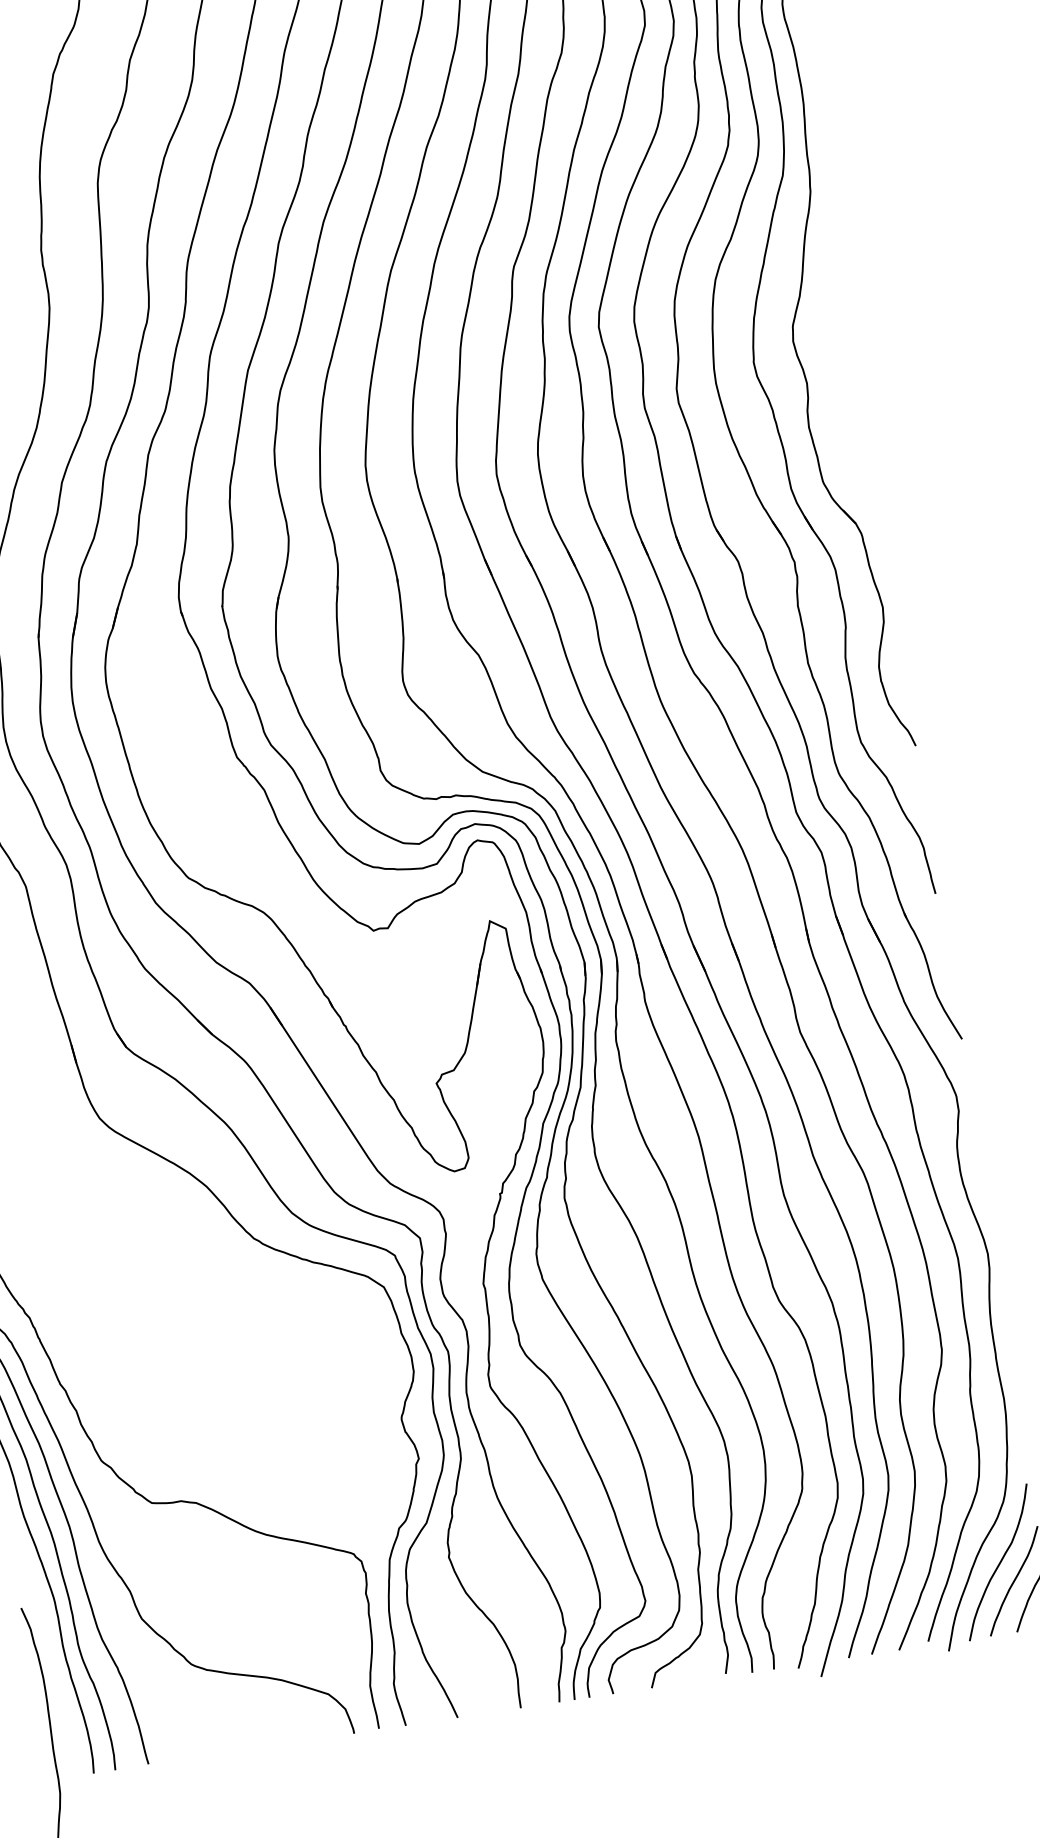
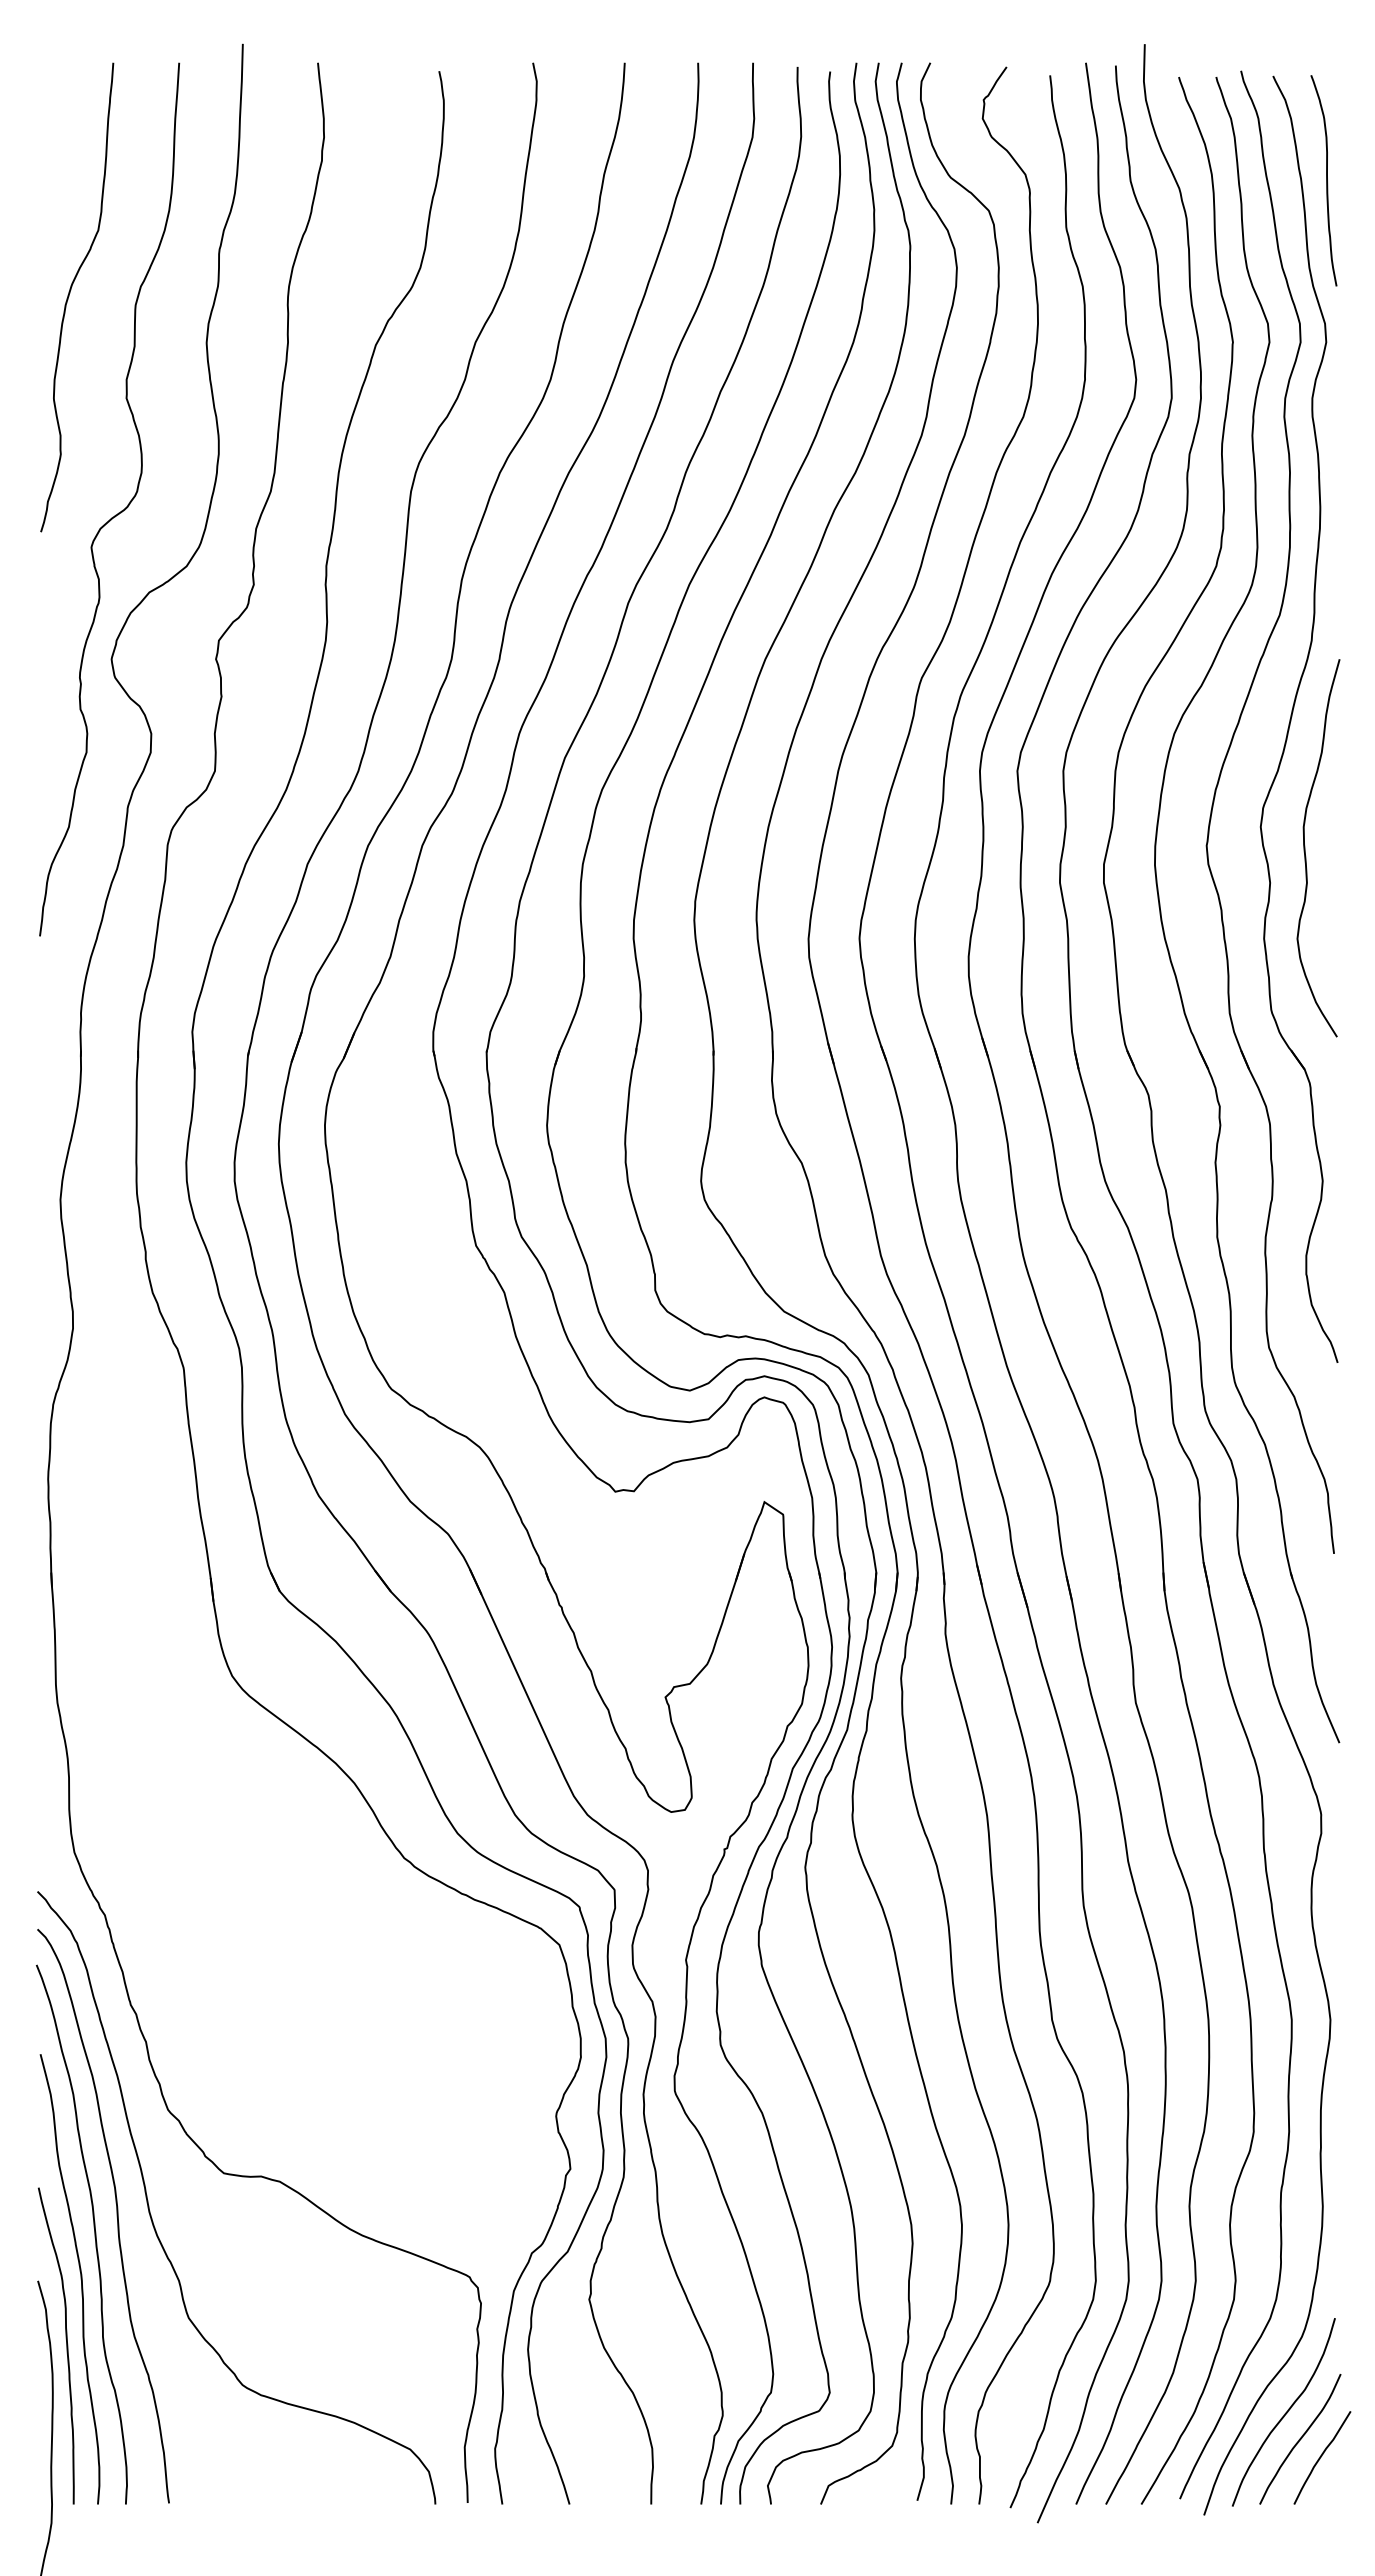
curve: (830, 352) -> (1305, 848), added
curve: (50, 1654) -> (66, 2345), added

